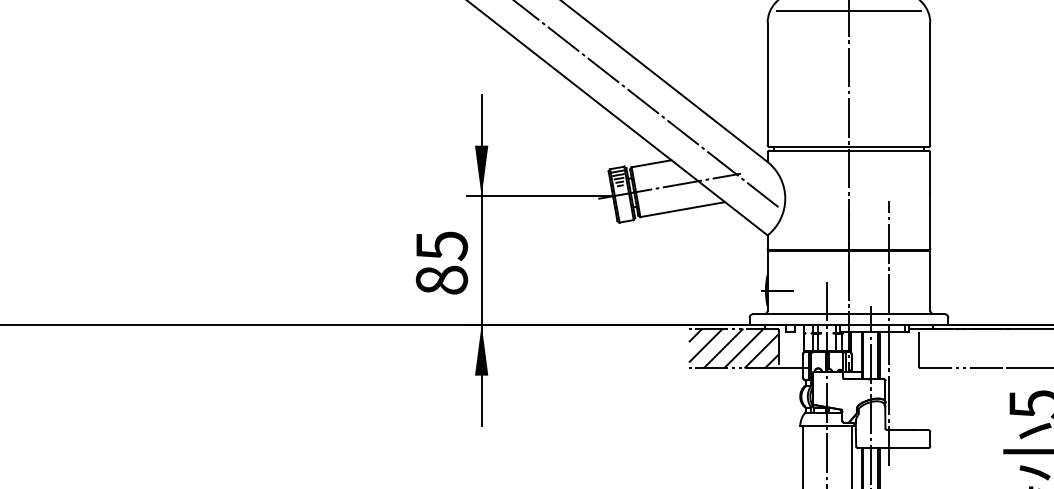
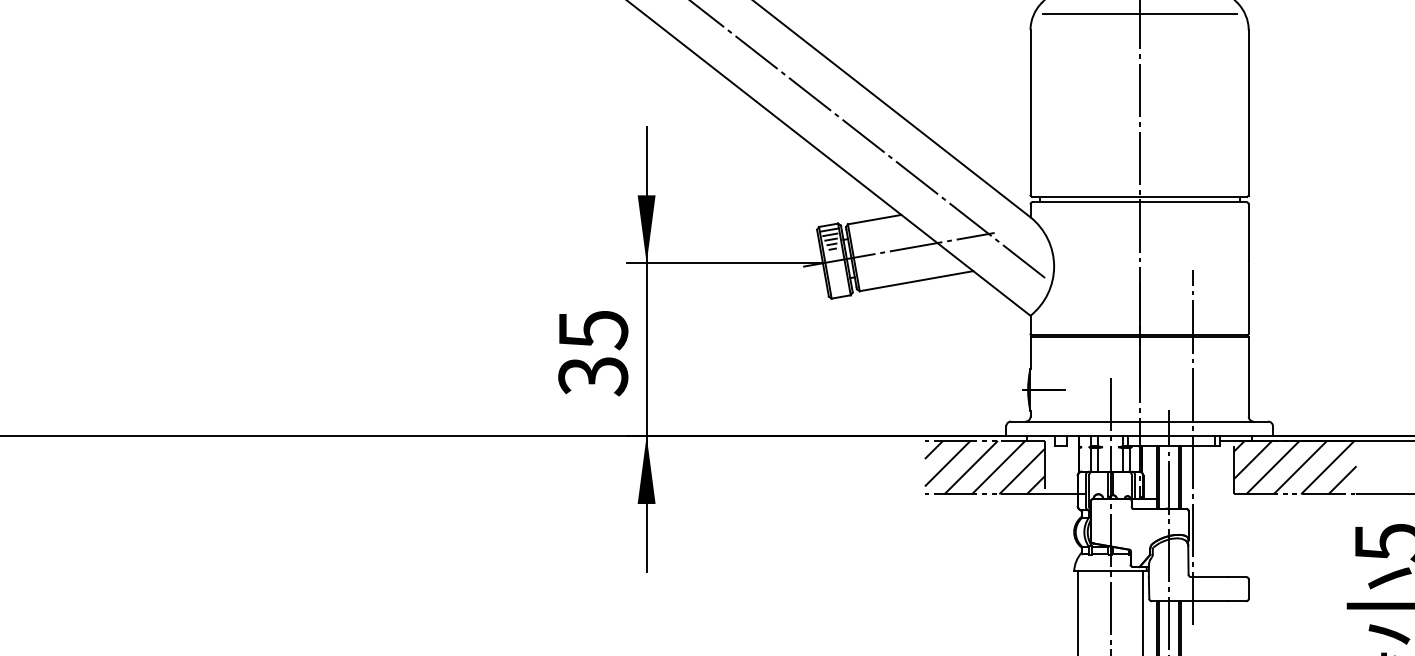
text: (441, 280) -> (592, 376), 85 -> 35
hatch: (964, 348) -> (1294, 467), added

